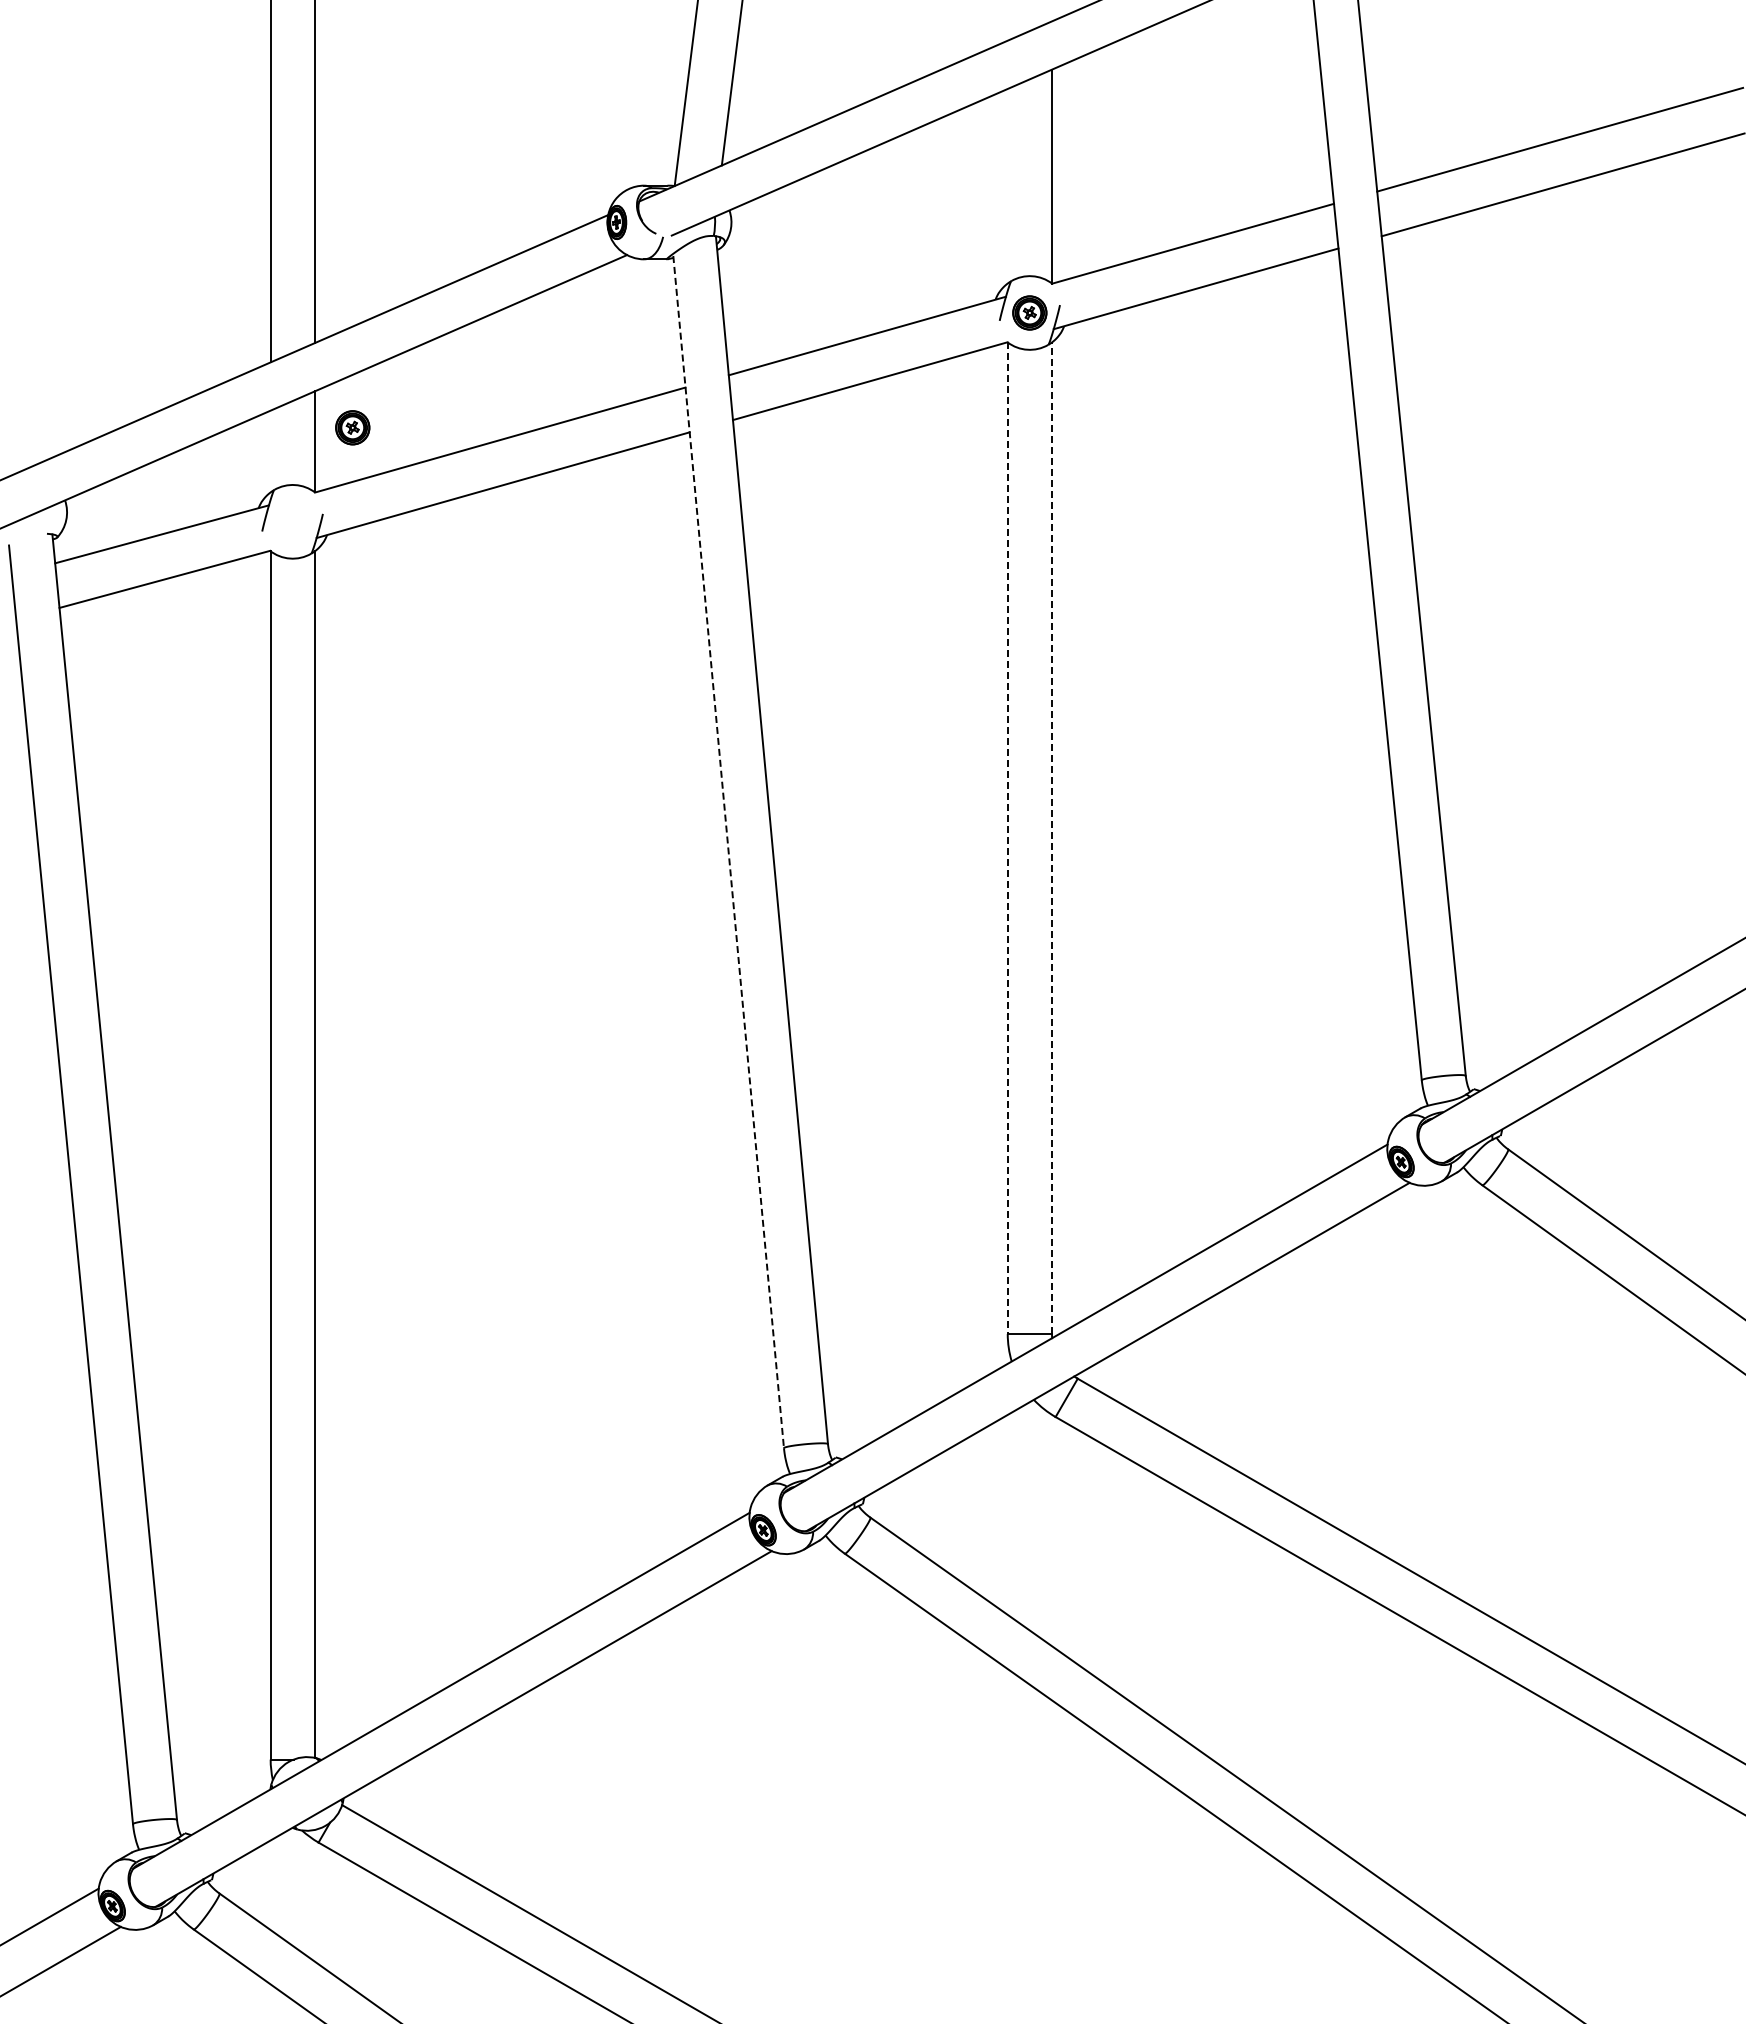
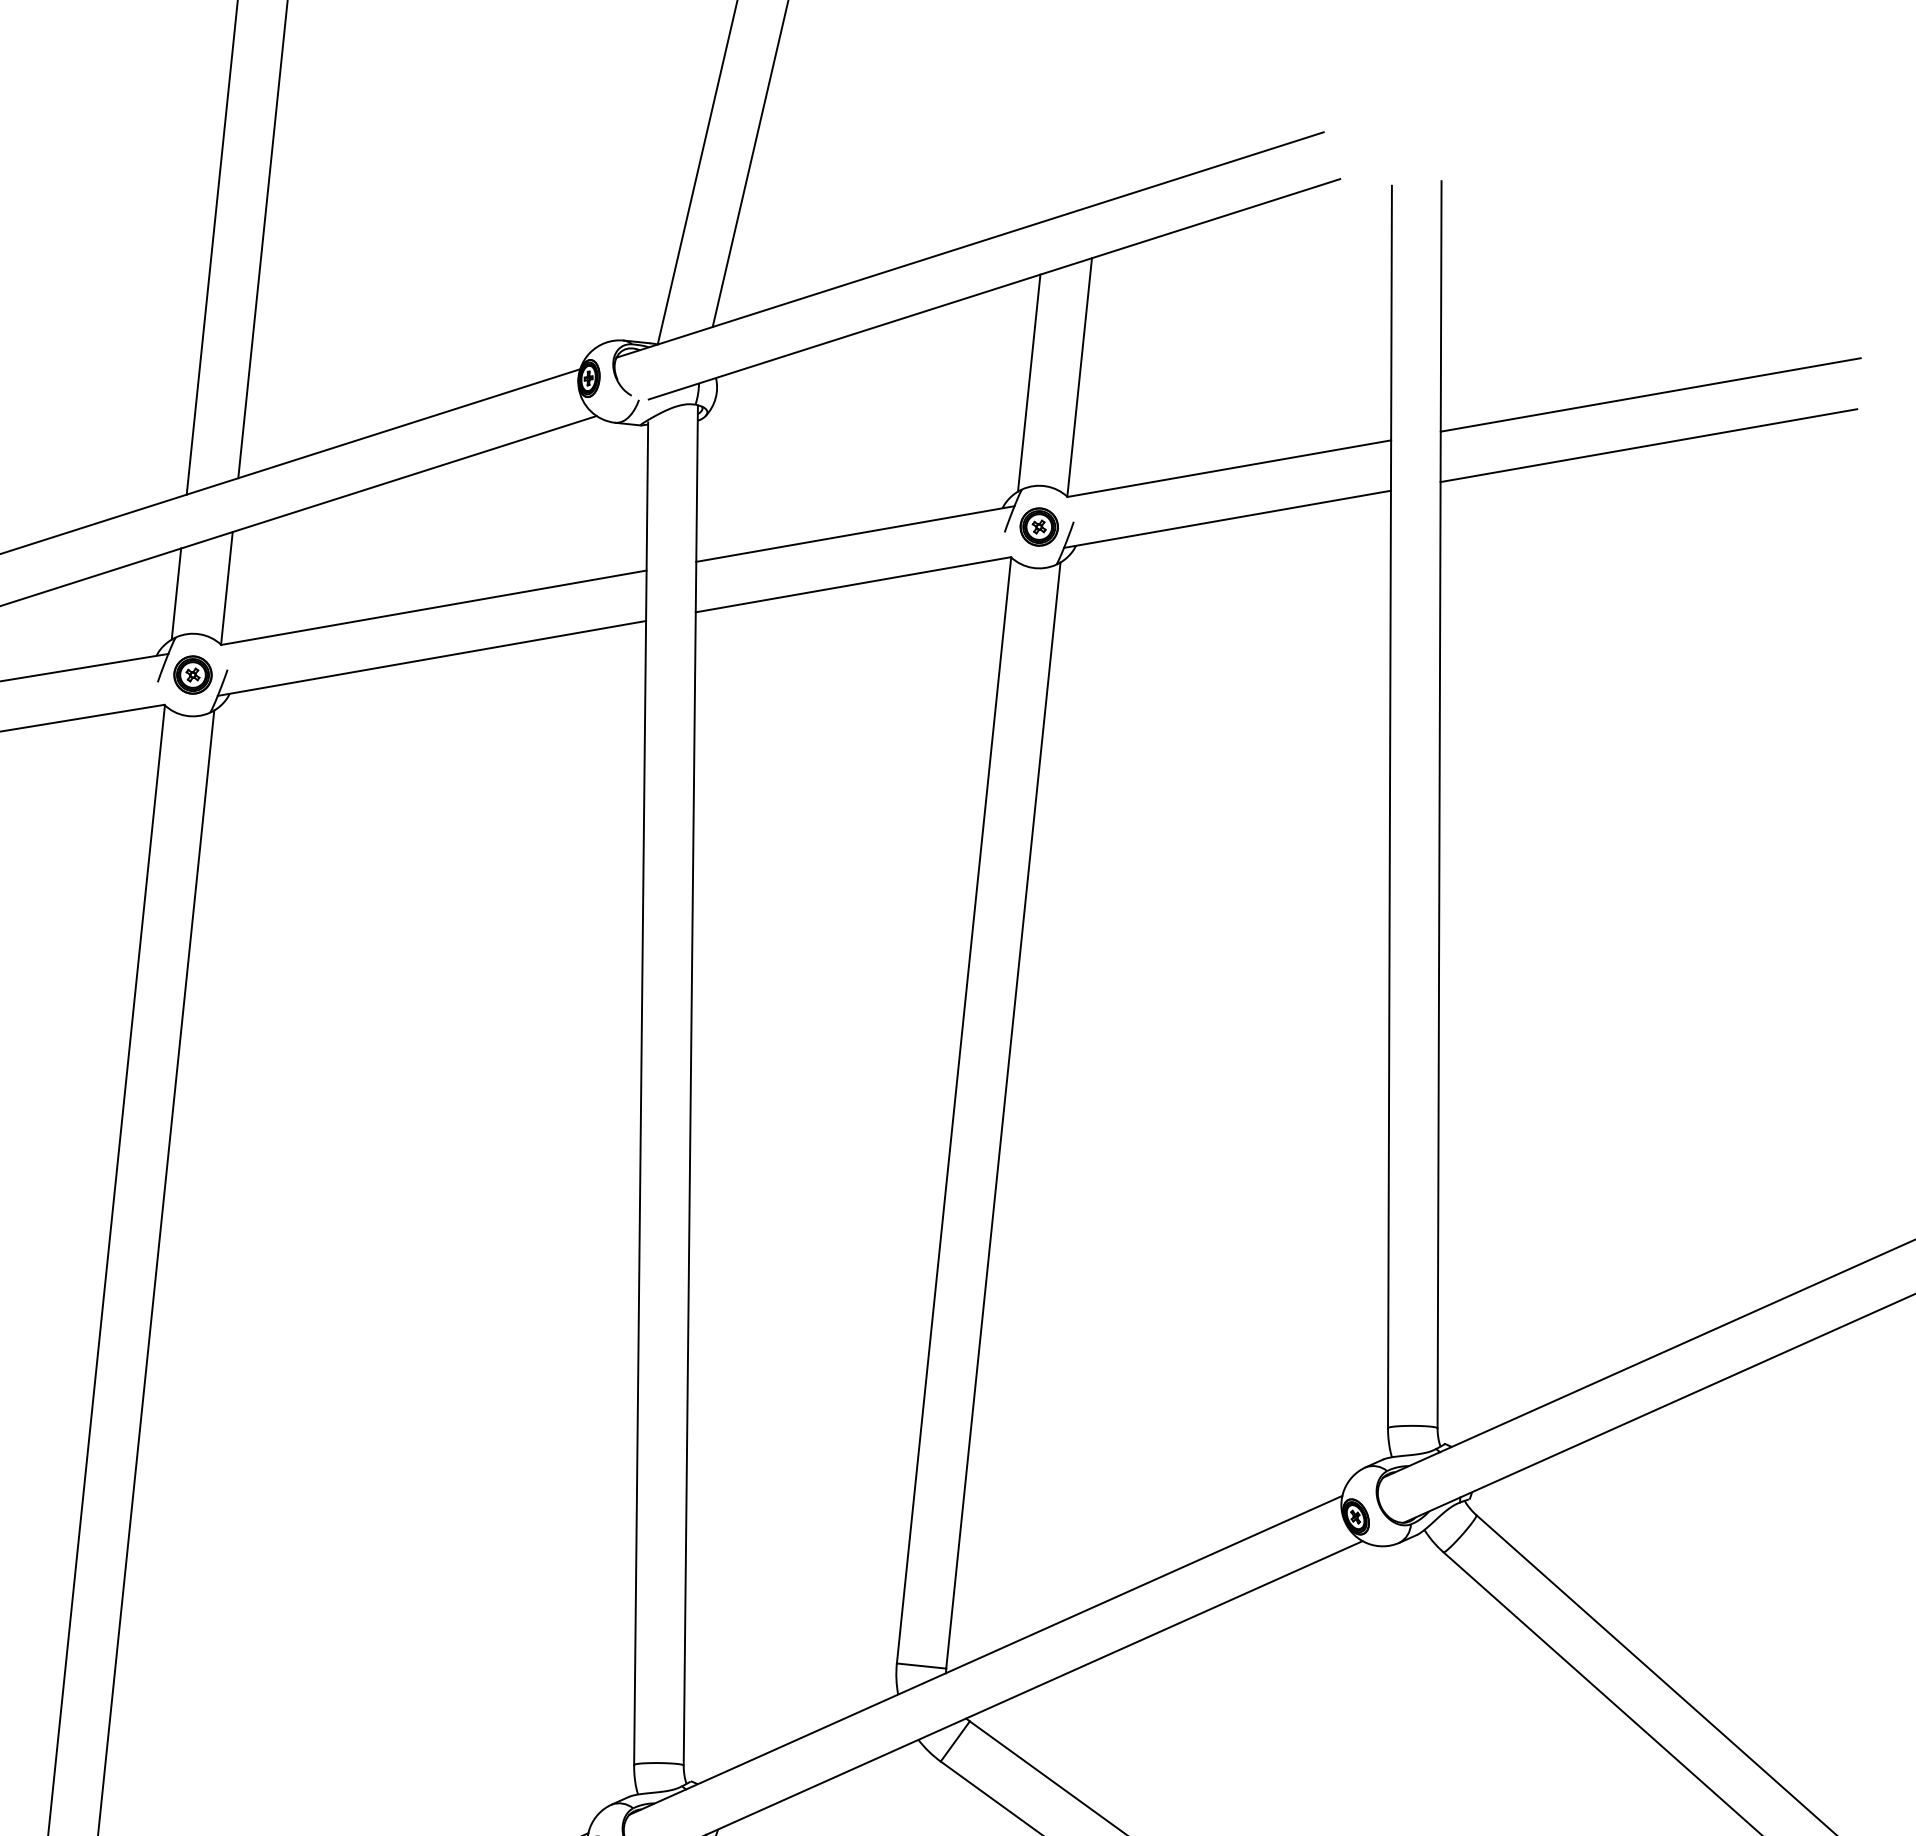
line: (1007, 185) -> (1029, 382), added
part: (352, 427) -> (192, 674), moved
line: (270, 451) -> (176, 594), added
line: (1007, 838) -> (953, 1110), dashed -> solid
line: (1051, 838) -> (1002, 1115), dashed -> solid
line: (728, 852) -> (640, 1094), dashed -> solid

